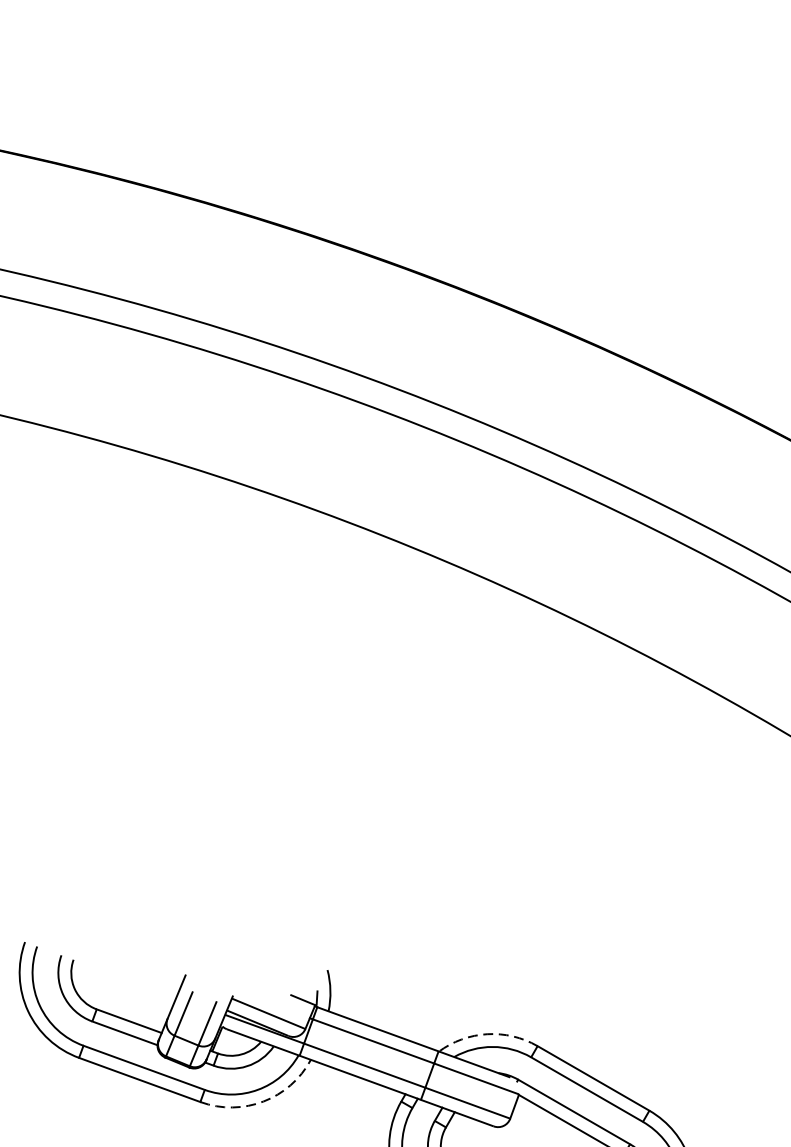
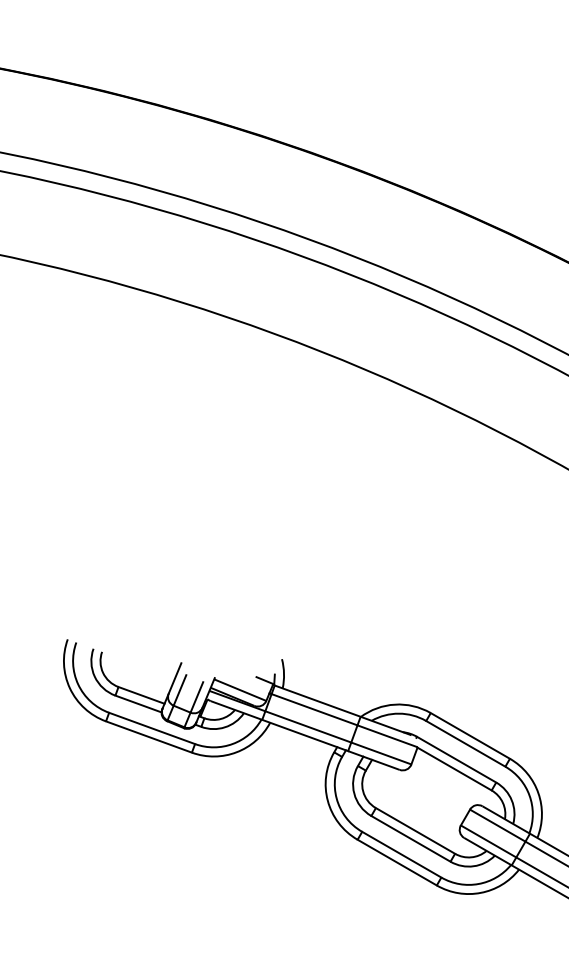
arc: (487, 1034) -> (395, 704), dashed -> solid
arc: (263, 1101) -> (236, 752), dashed -> solid

